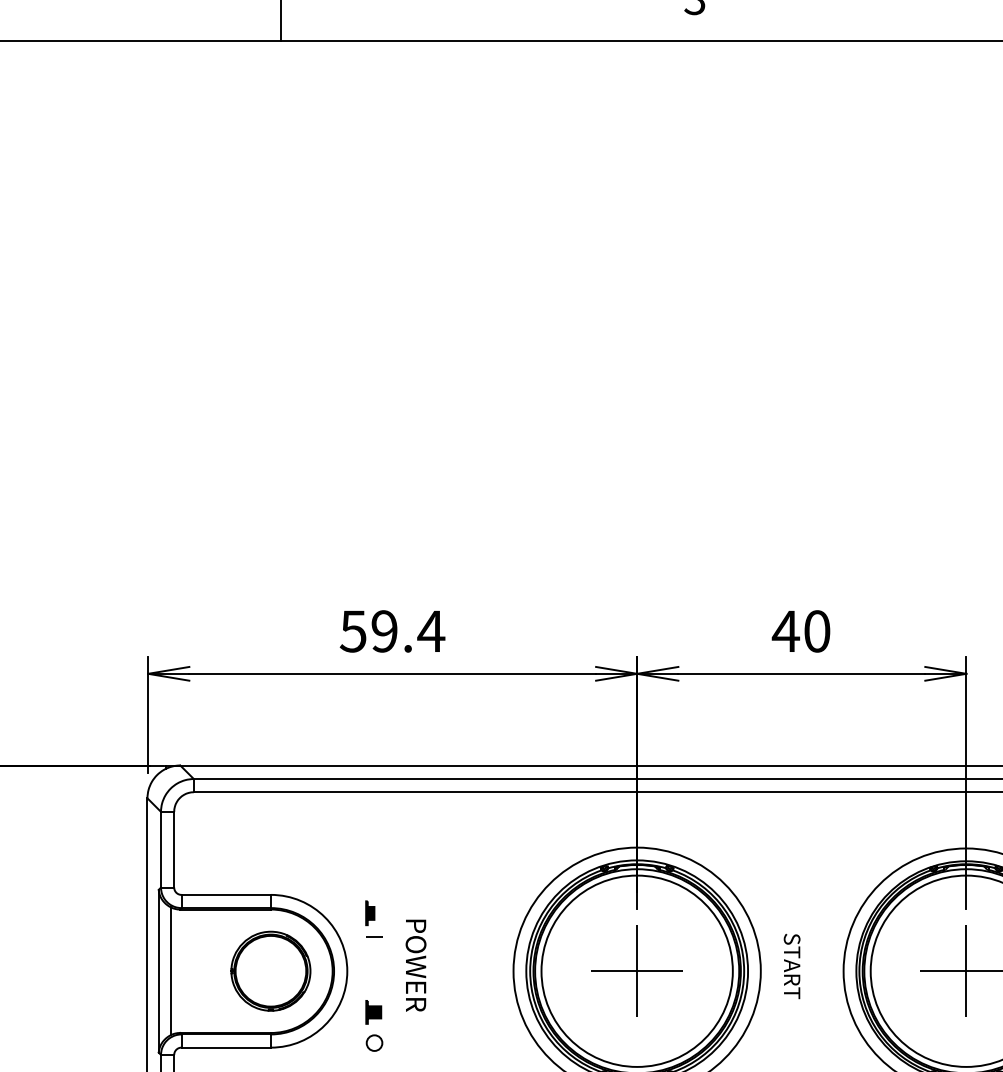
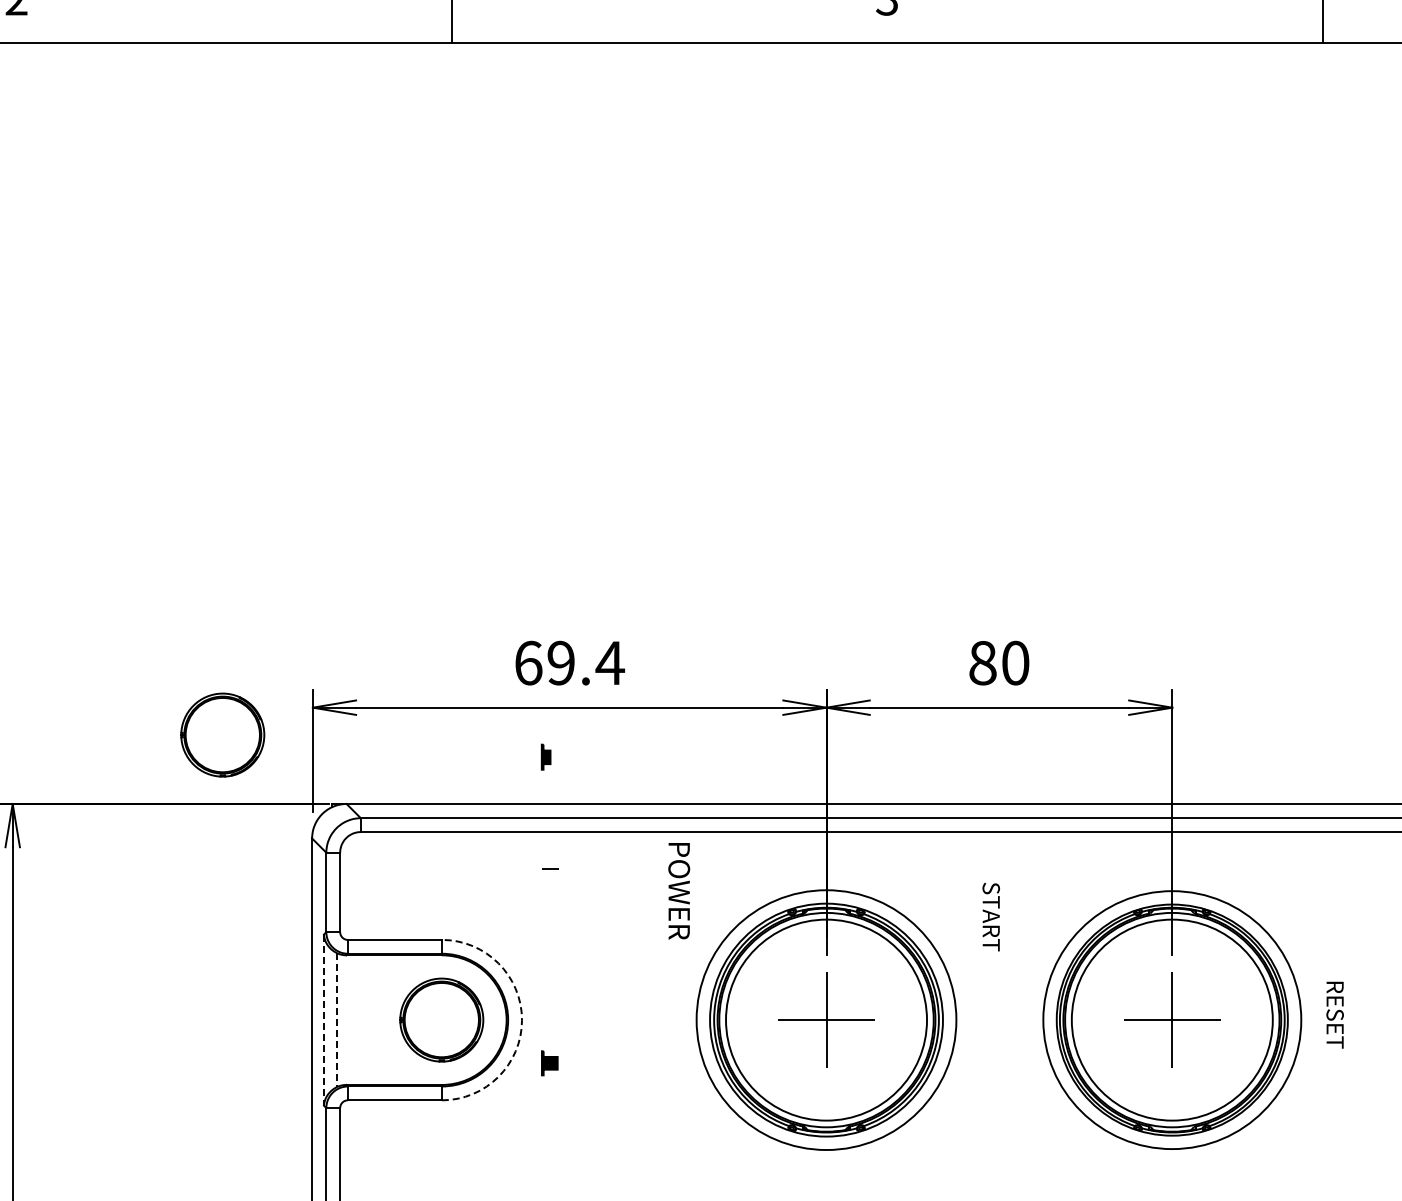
text: (353, 630) -> (528, 662), 59.4 -> 69.4
text: (785, 631) -> (982, 663), 40 -> 80
part: (62, 699) -> (222, 734), added
part: (369, 912) -> (545, 756), moved
line: (374, 936) -> (550, 868), moved
text: (416, 965) -> (679, 891), moved
text: (791, 966) -> (990, 917), moved
line: (158, 971) -> (323, 1020), solid -> dashed
line: (170, 971) -> (336, 1020), solid -> dashed
arc: (347, 971) -> (522, 1020), solid -> dashed
part: (374, 1043) -> (550, 1095), removed

